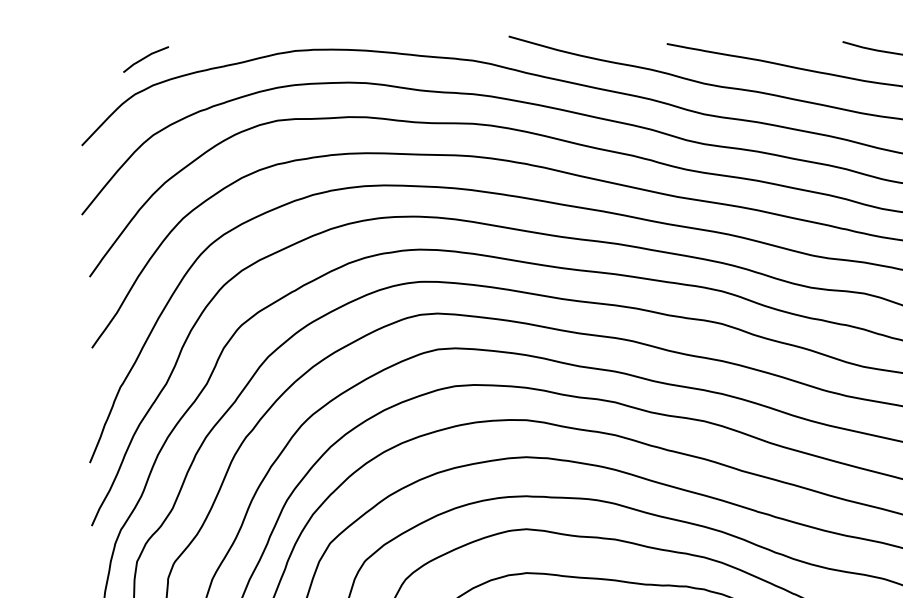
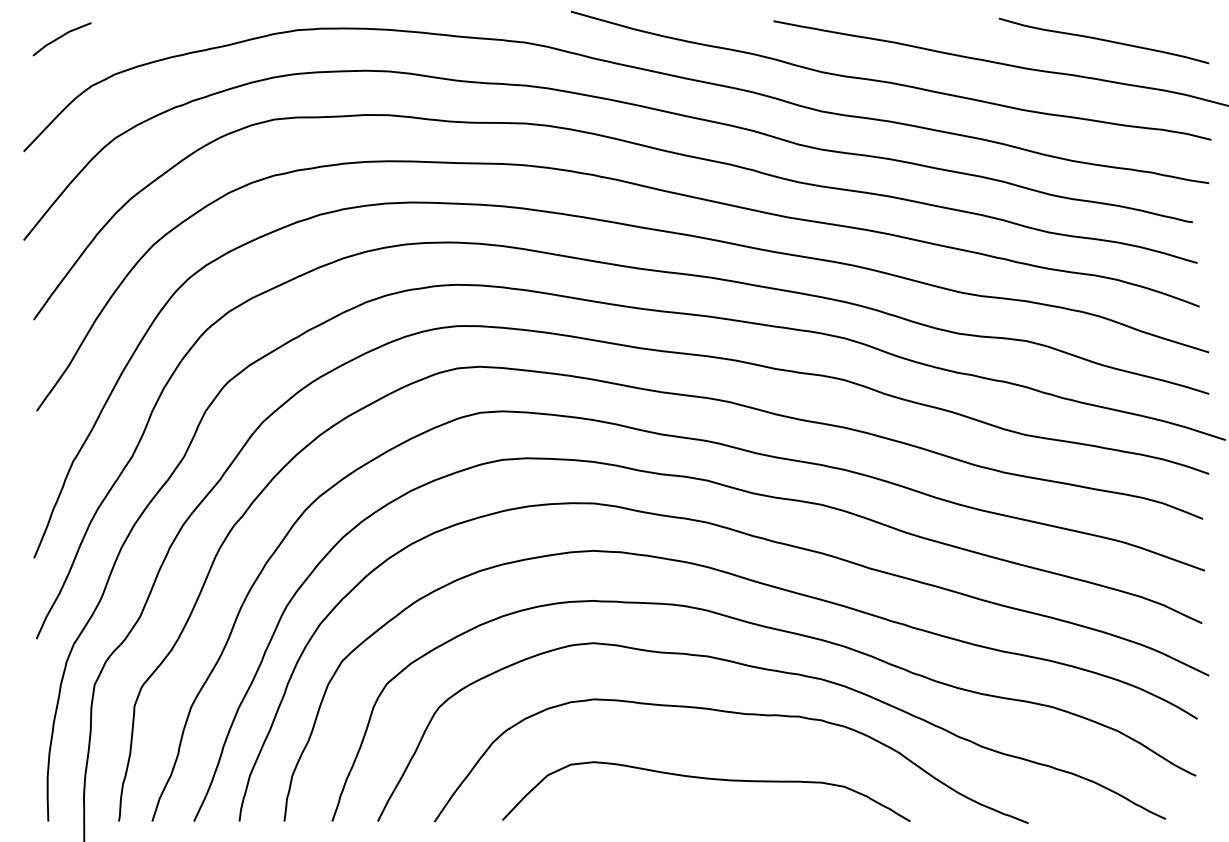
line: (144, 59) -> (60, 38), moved

